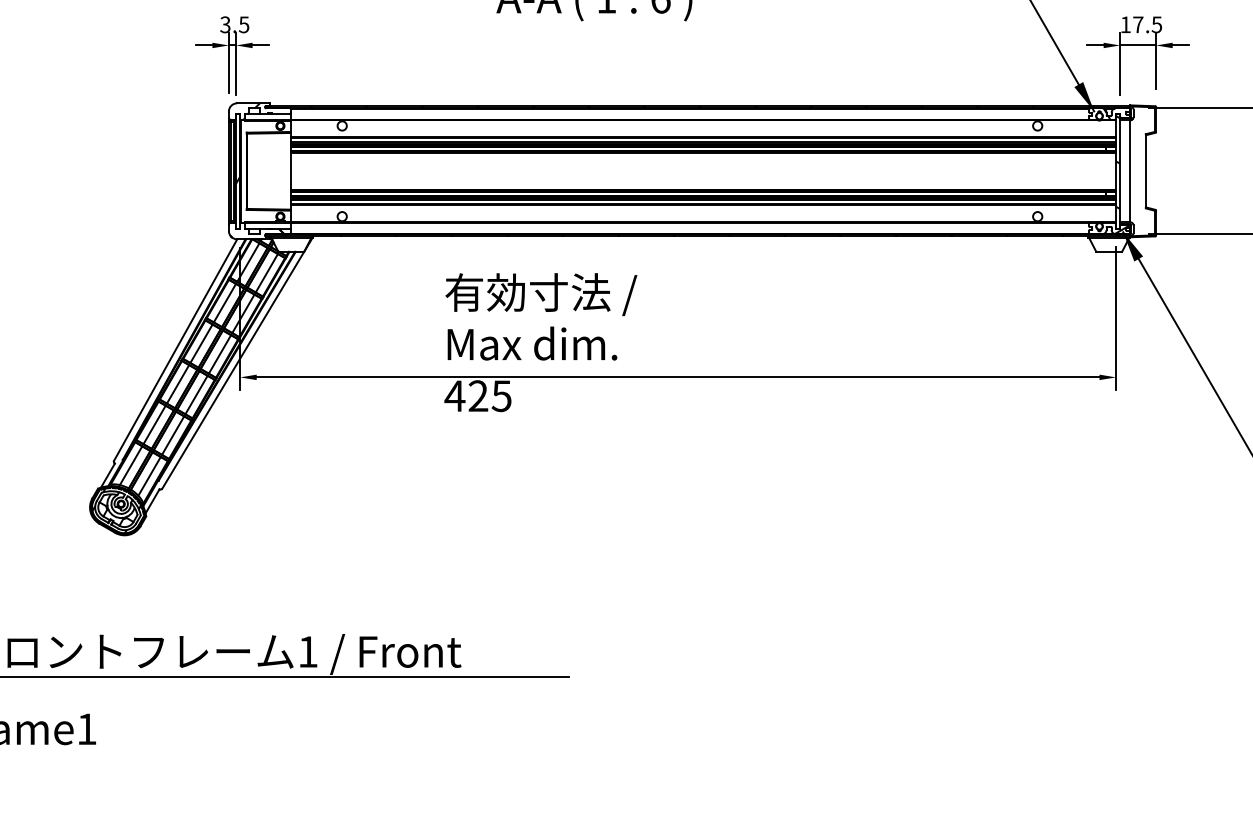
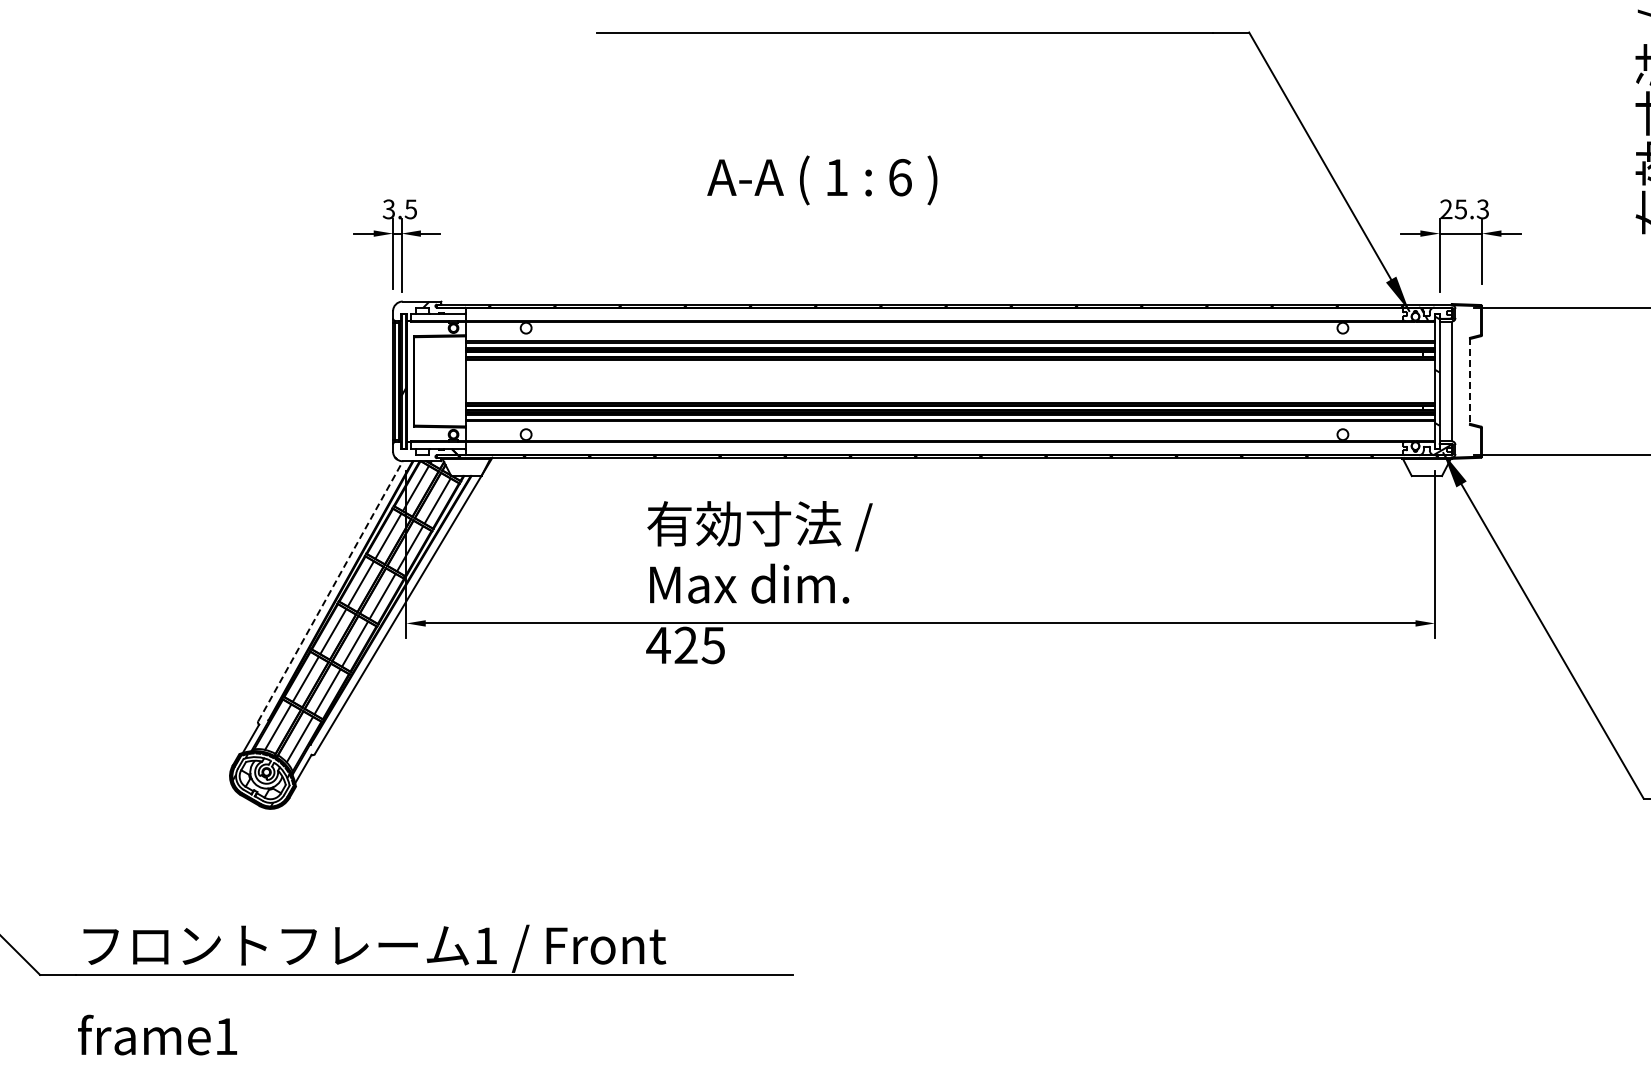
text: (1141, 24) -> (1464, 209), 17.5 -> 25.3
line: (1145, 171) -> (1469, 381), solid -> dashed
line: (175, 350) -> (330, 591), solid -> dashed

